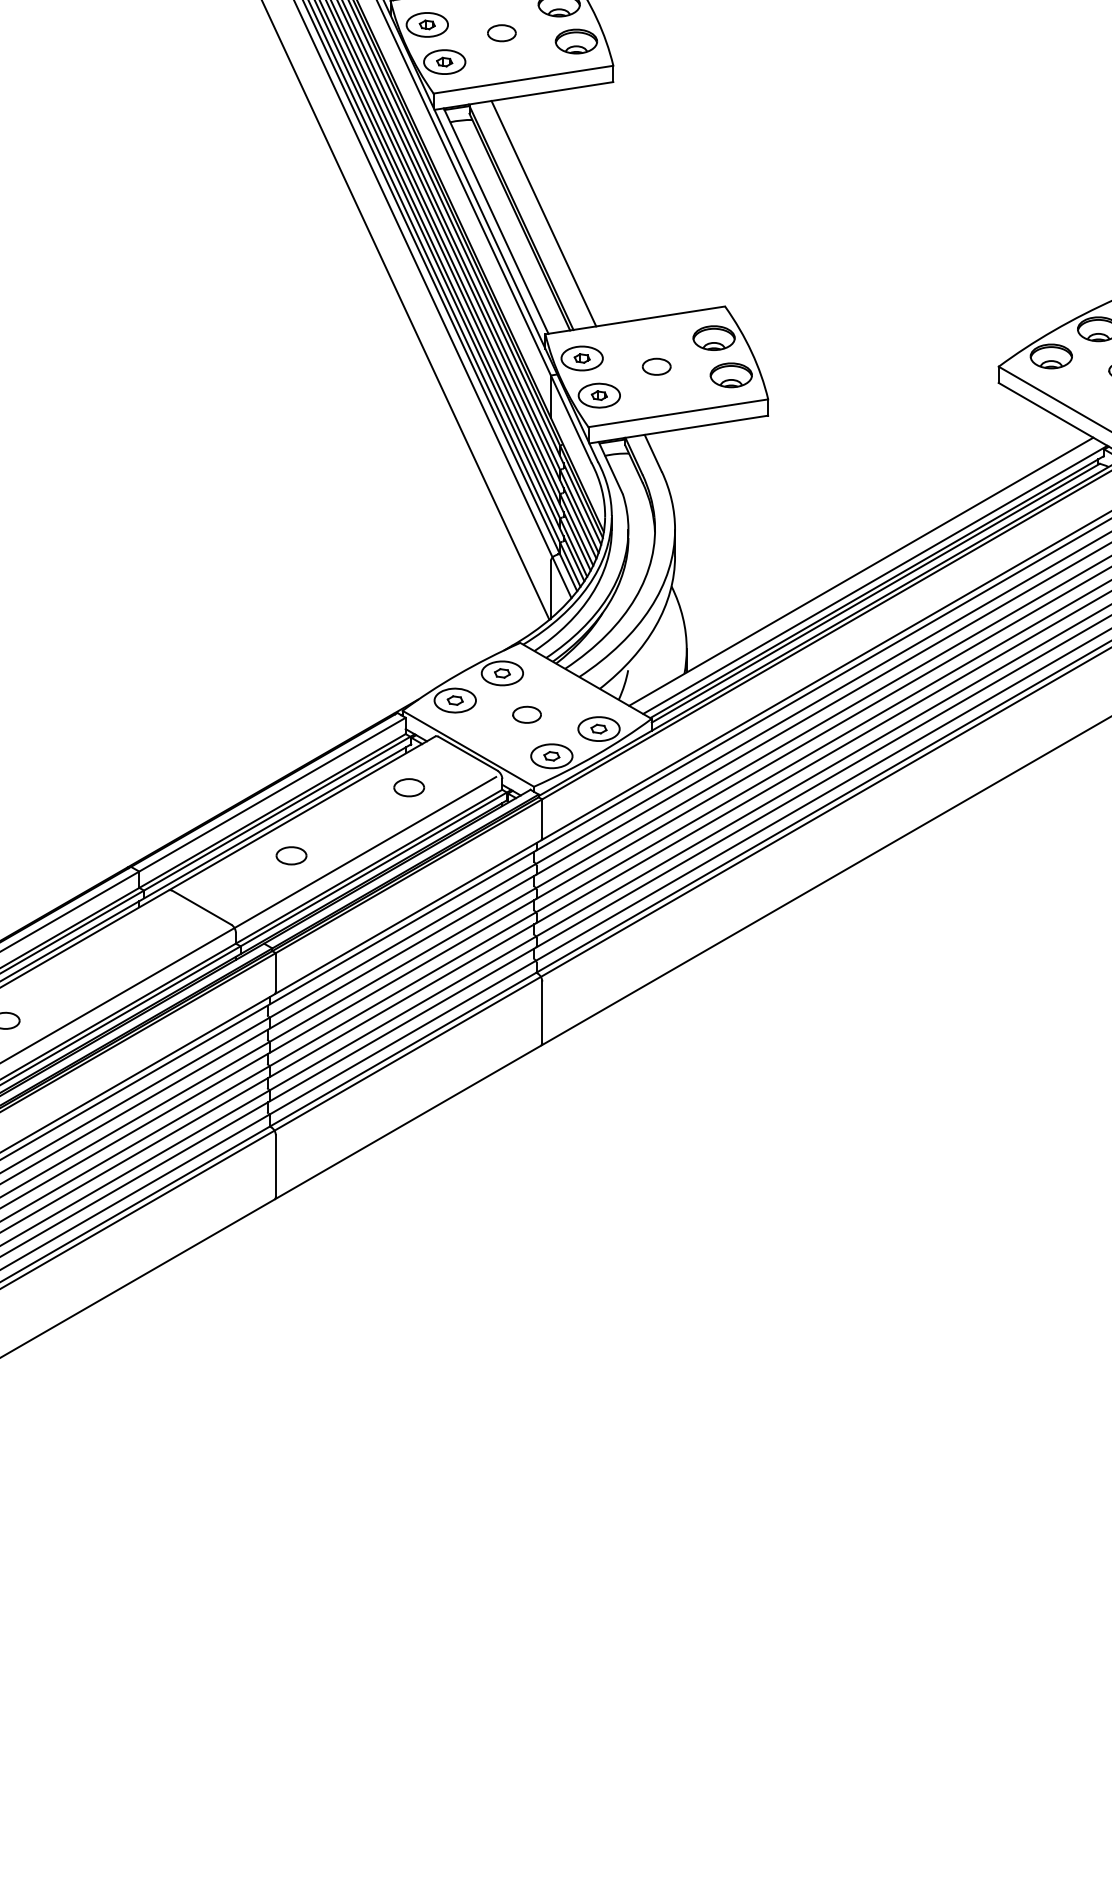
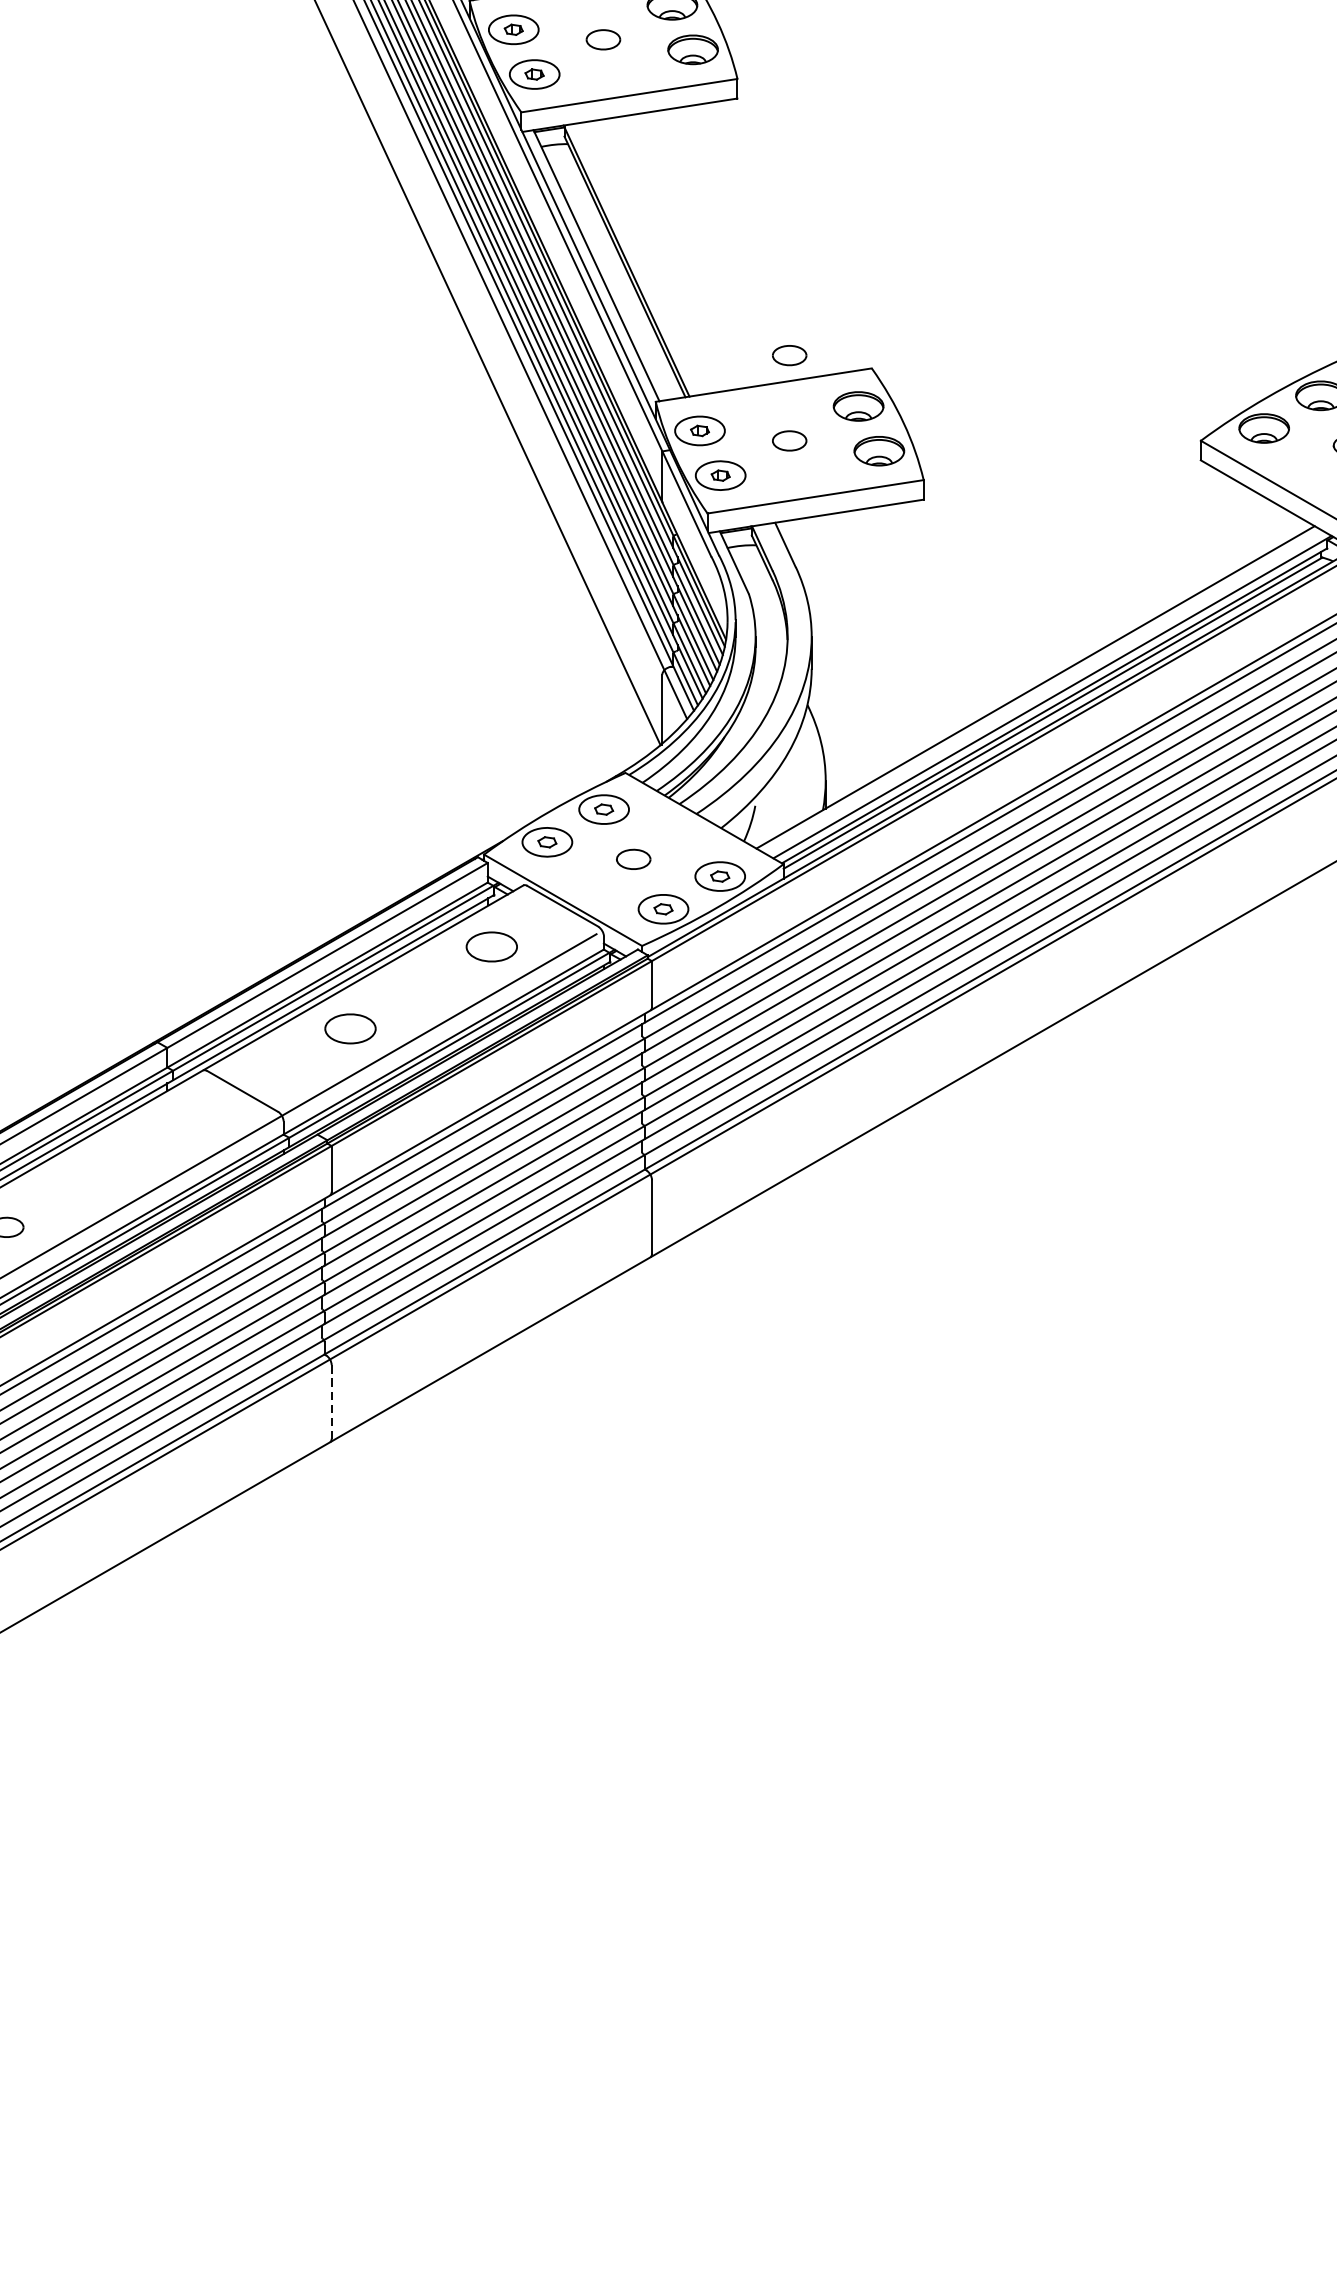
line: (543, 213) -> (653, 256), removed
part: (656, 295) -> (789, 355), added
part: (409, 787) -> (492, 946), size x1.4
part: (291, 855) -> (350, 1028), size x1.4
line: (275, 1166) -> (331, 1402), solid -> dashed

